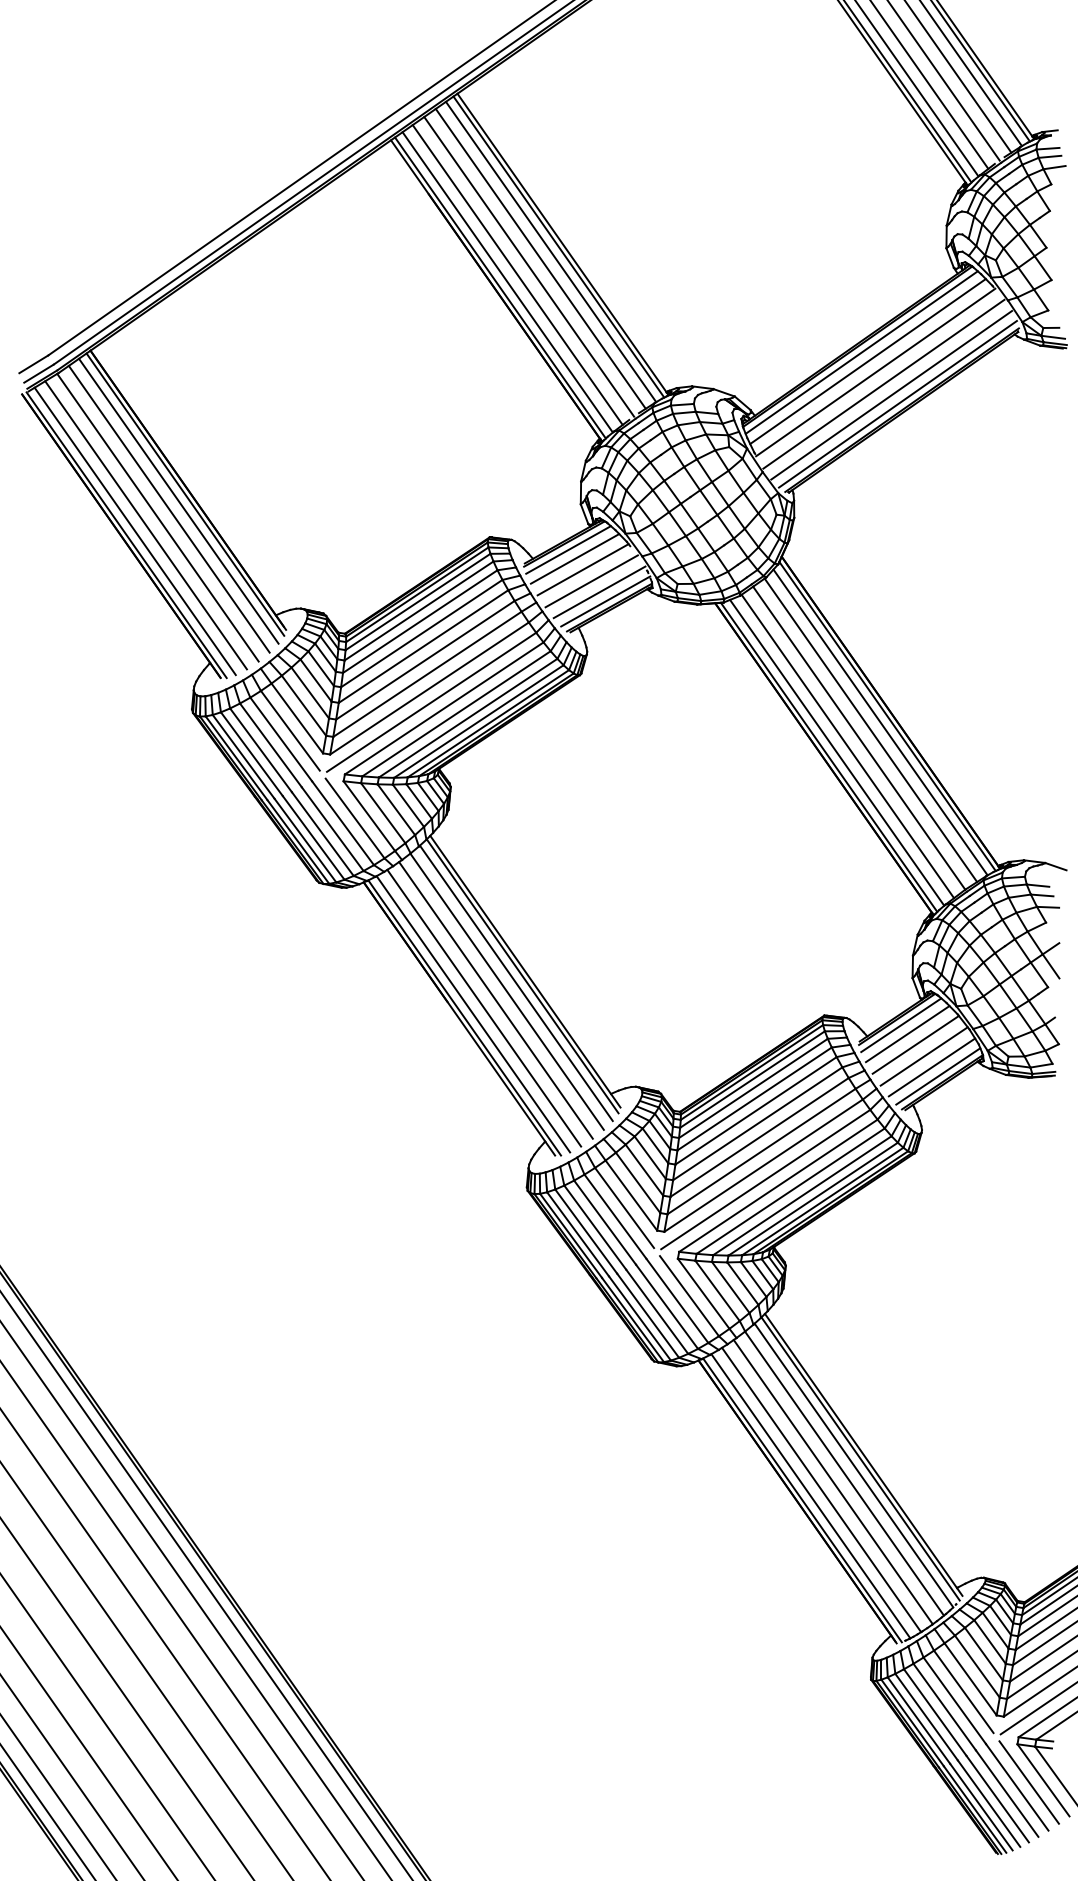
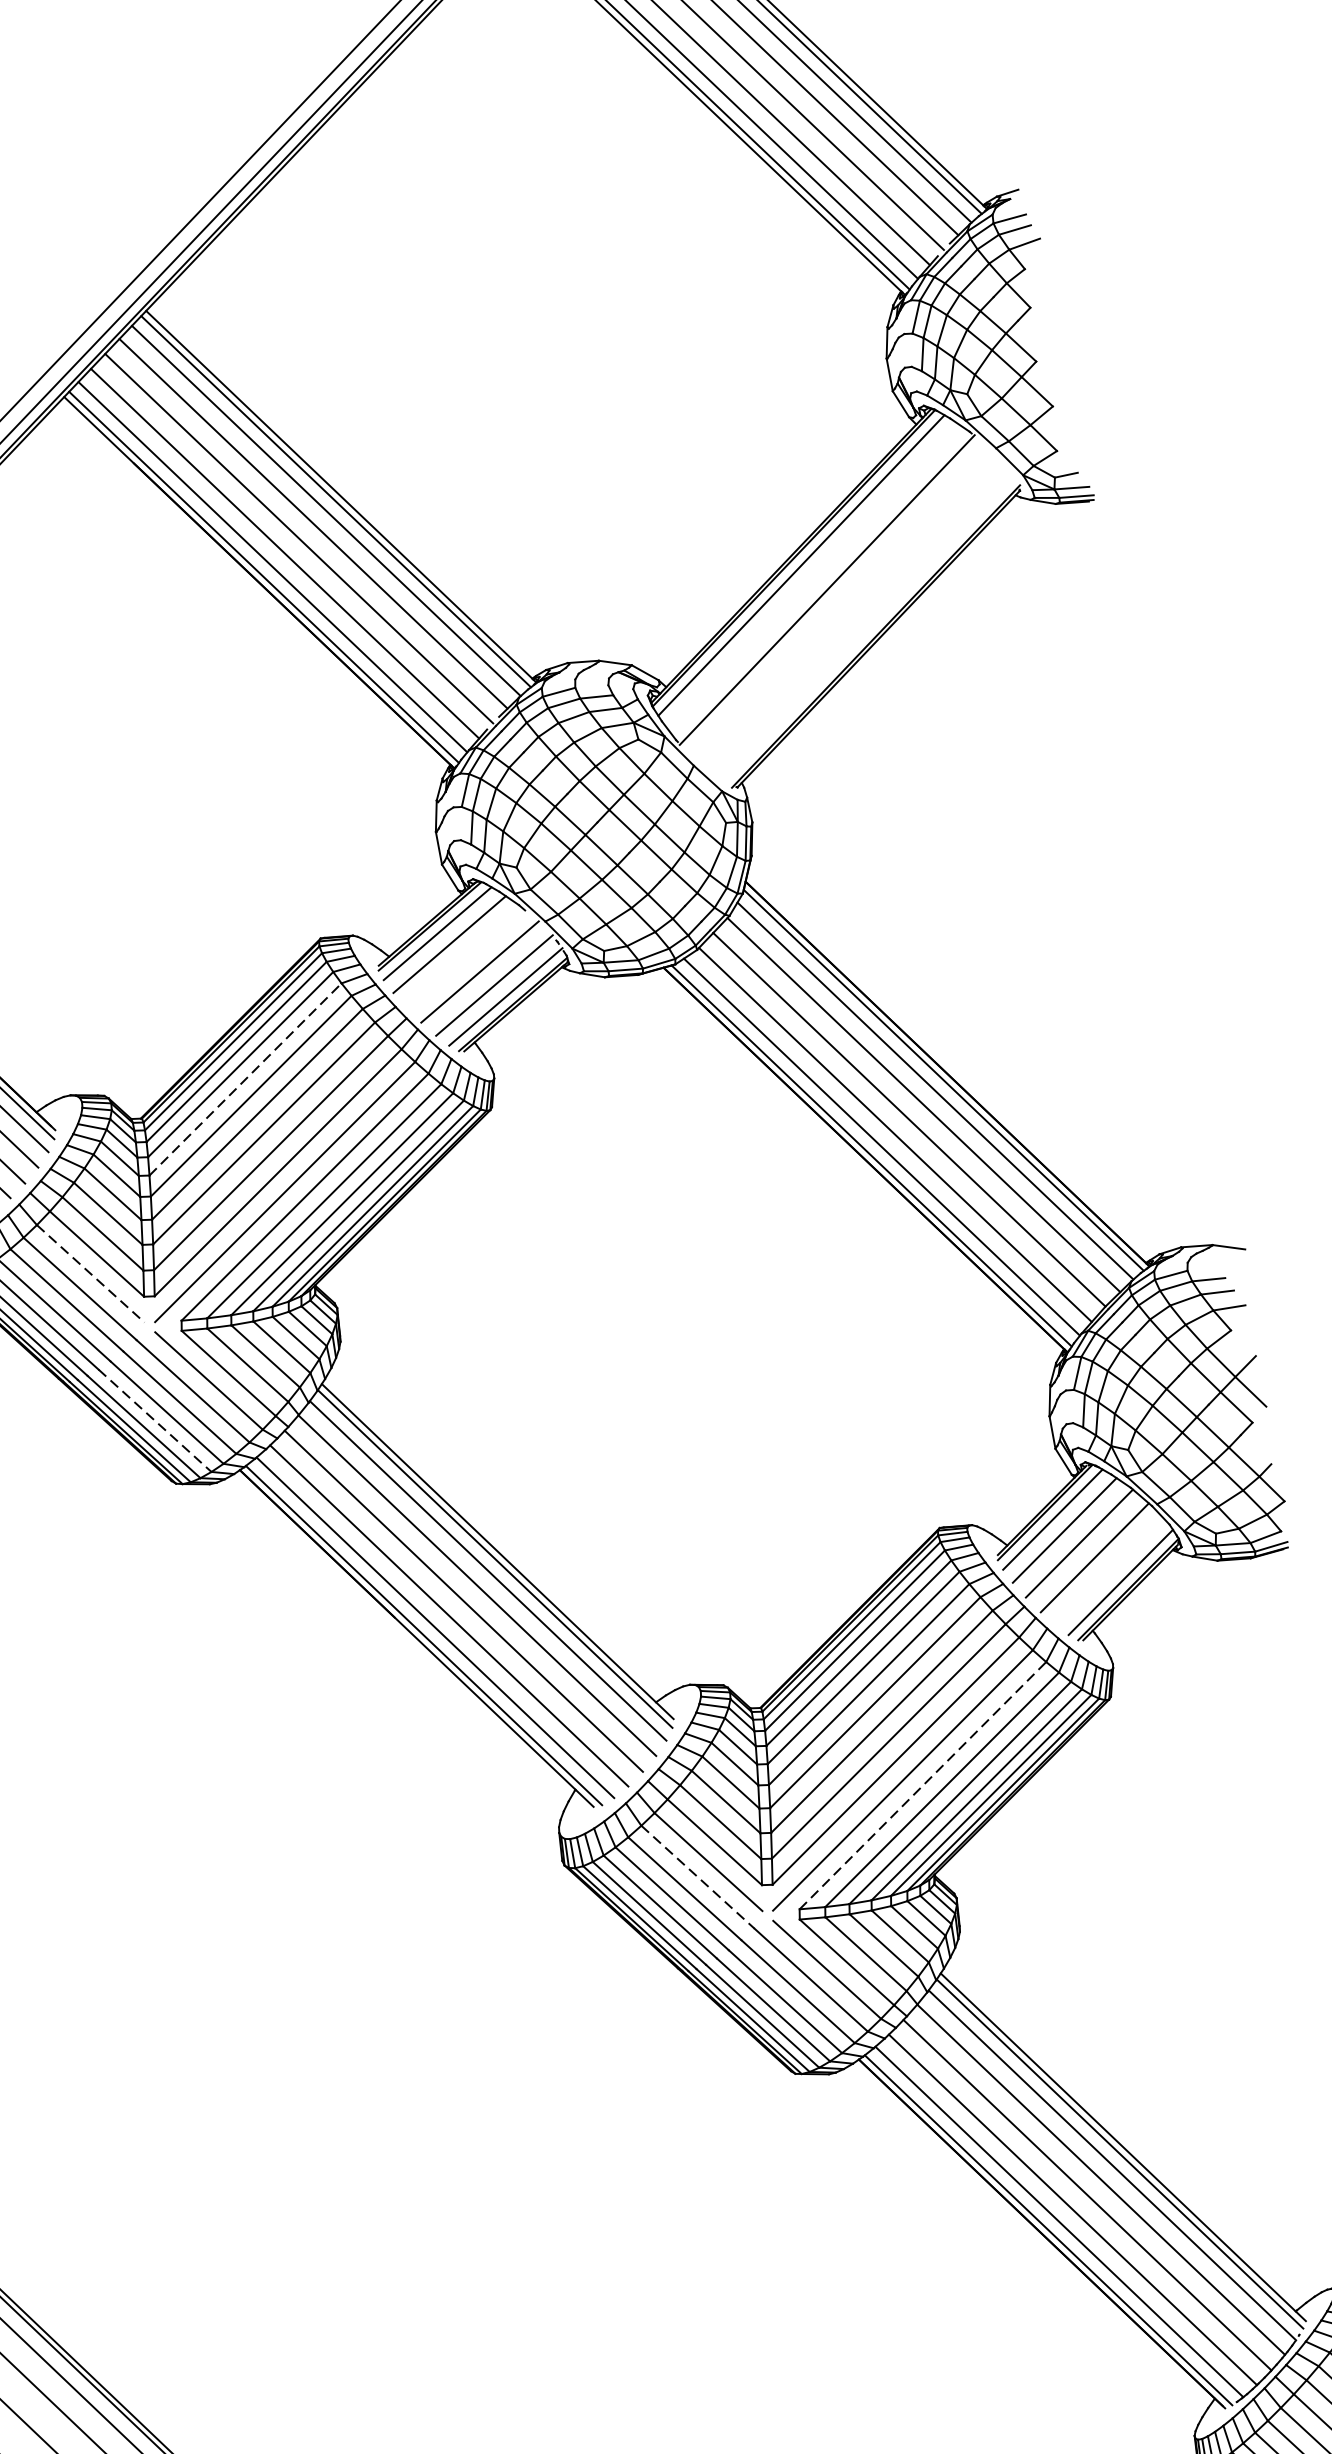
line: (867, 361) -> (812, 576), removed
line: (883, 383) -> (841, 603), removed
line: (891, 395) -> (856, 618), removed
line: (897, 403) -> (867, 628), removed
line: (582, 569) -> (463, 957), removed
line: (420, 621) -> (245, 1079), solid -> dashed
line: (290, 730) -> (90, 1273), solid -> dashed
line: (313, 838) -> (155, 1421), solid -> dashed
line: (931, 1067) -> (1108, 1571), removed
line: (778, 1185) -> (922, 1785), solid -> dashed
line: (615, 1217) -> (698, 1878), solid -> dashed

